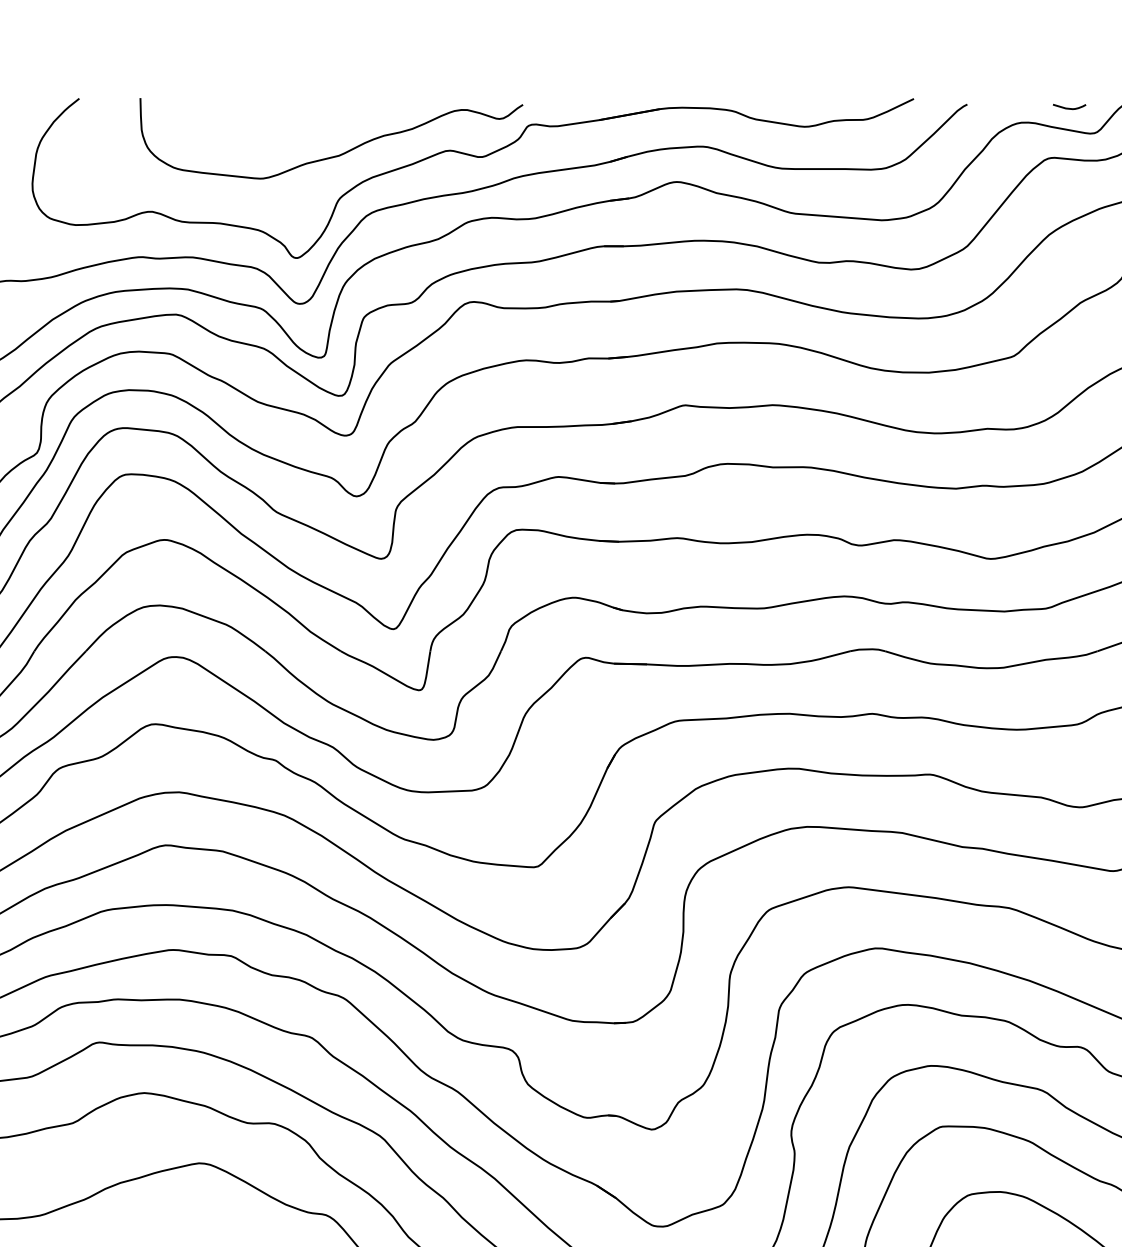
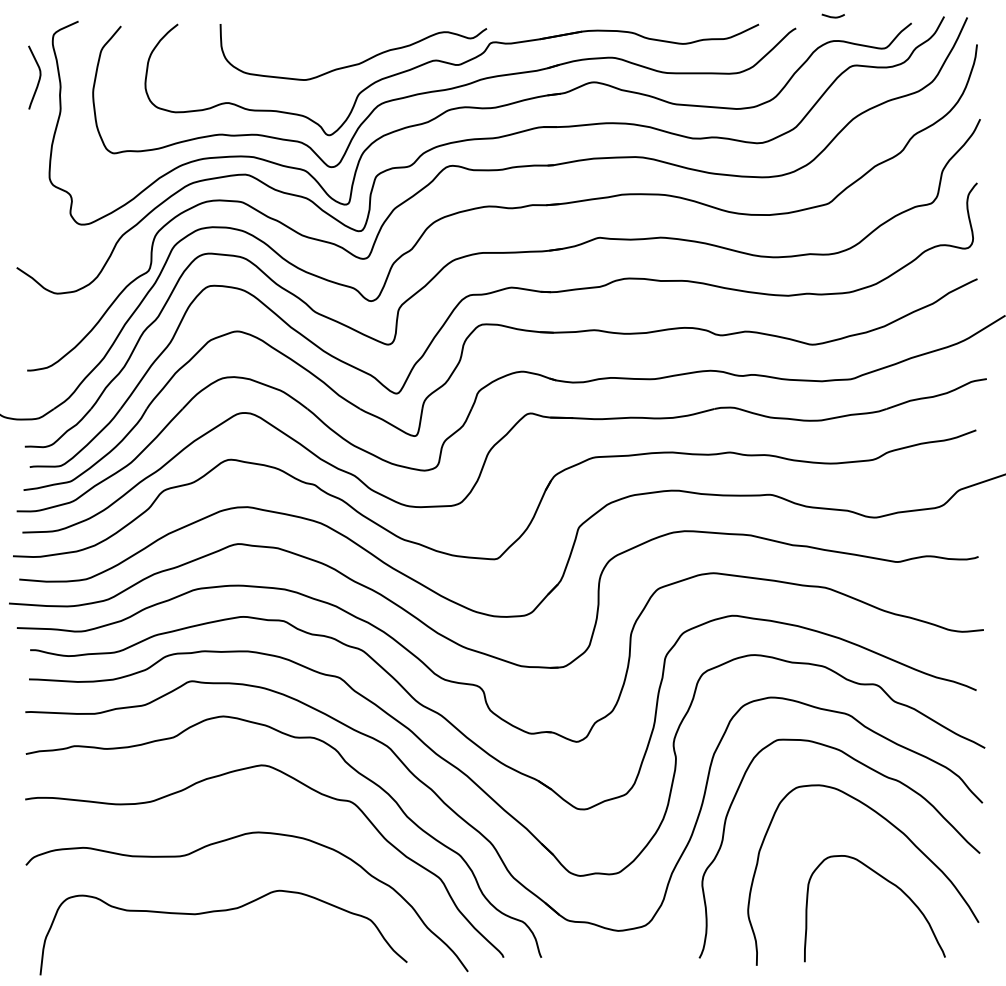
curve: (1068, 107) -> (832, 16), moved

